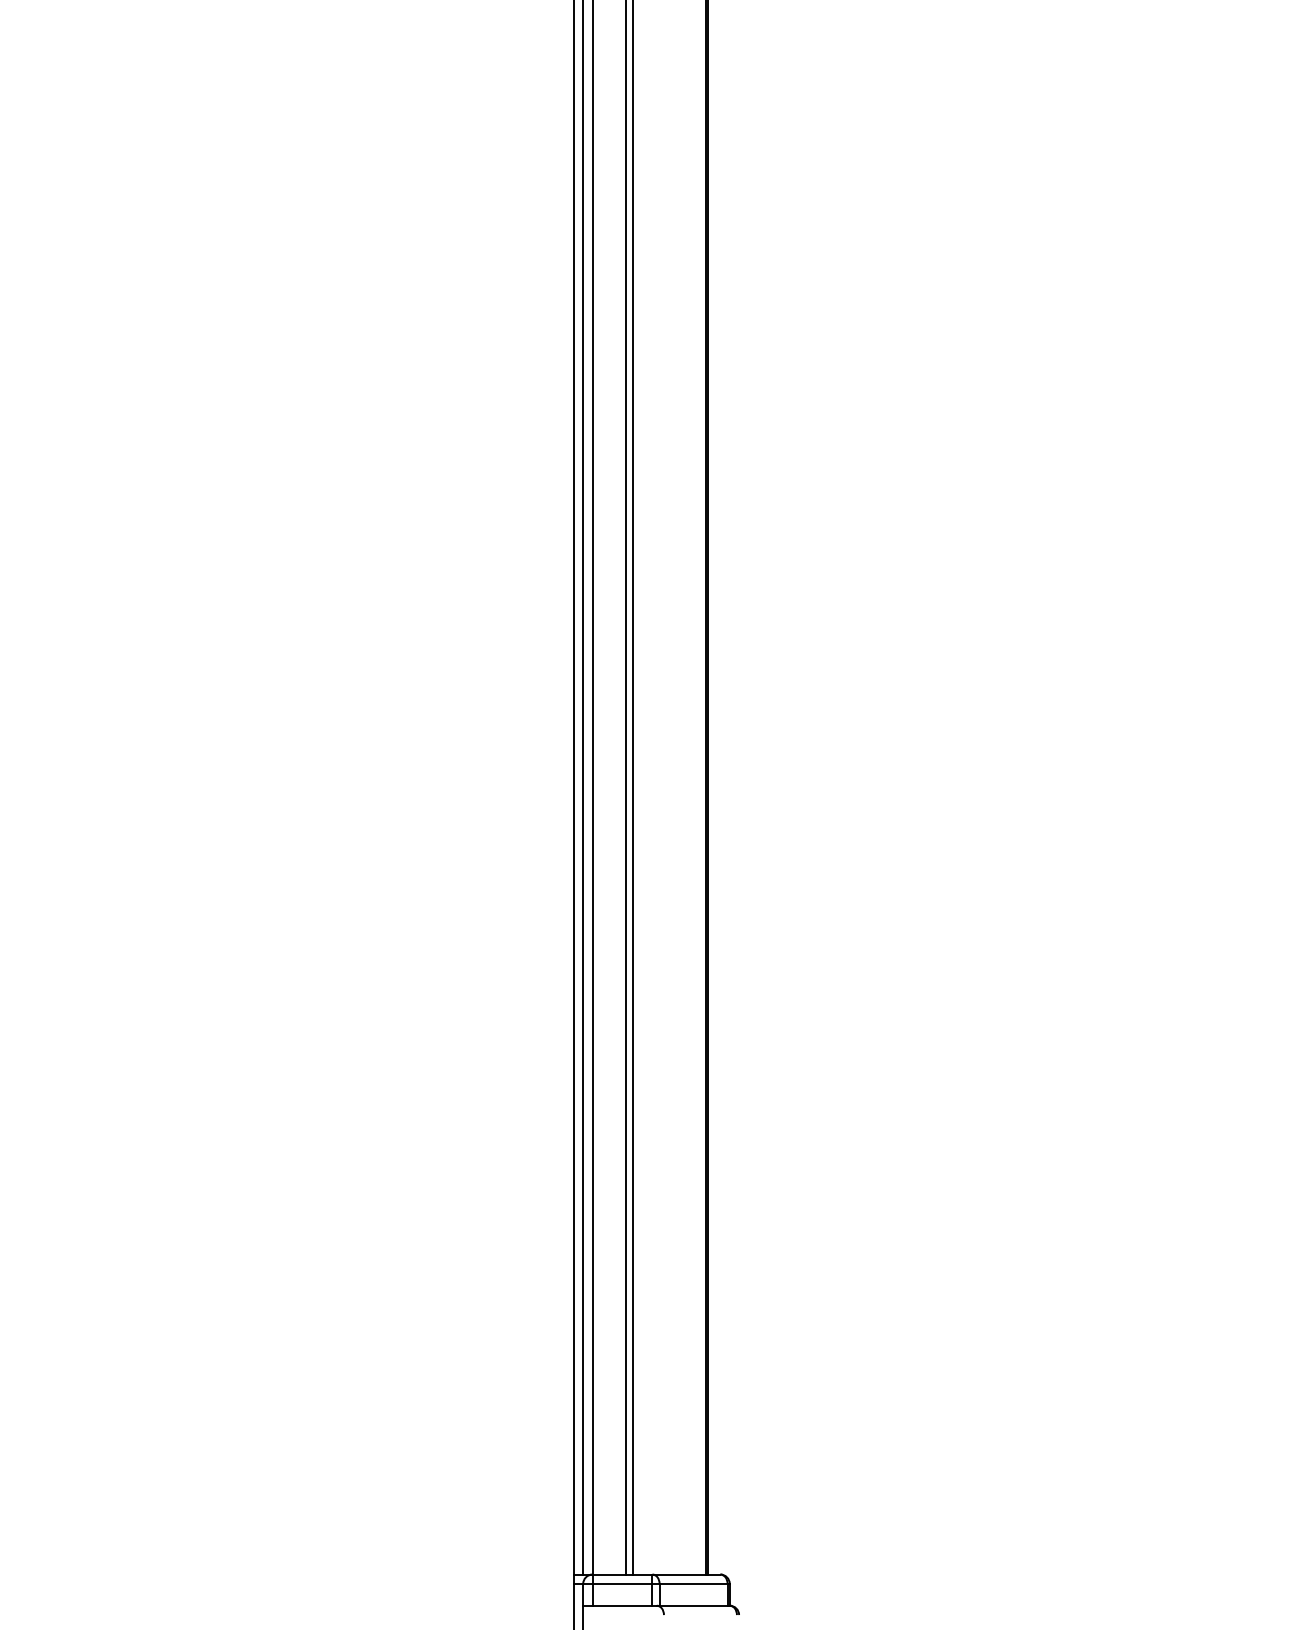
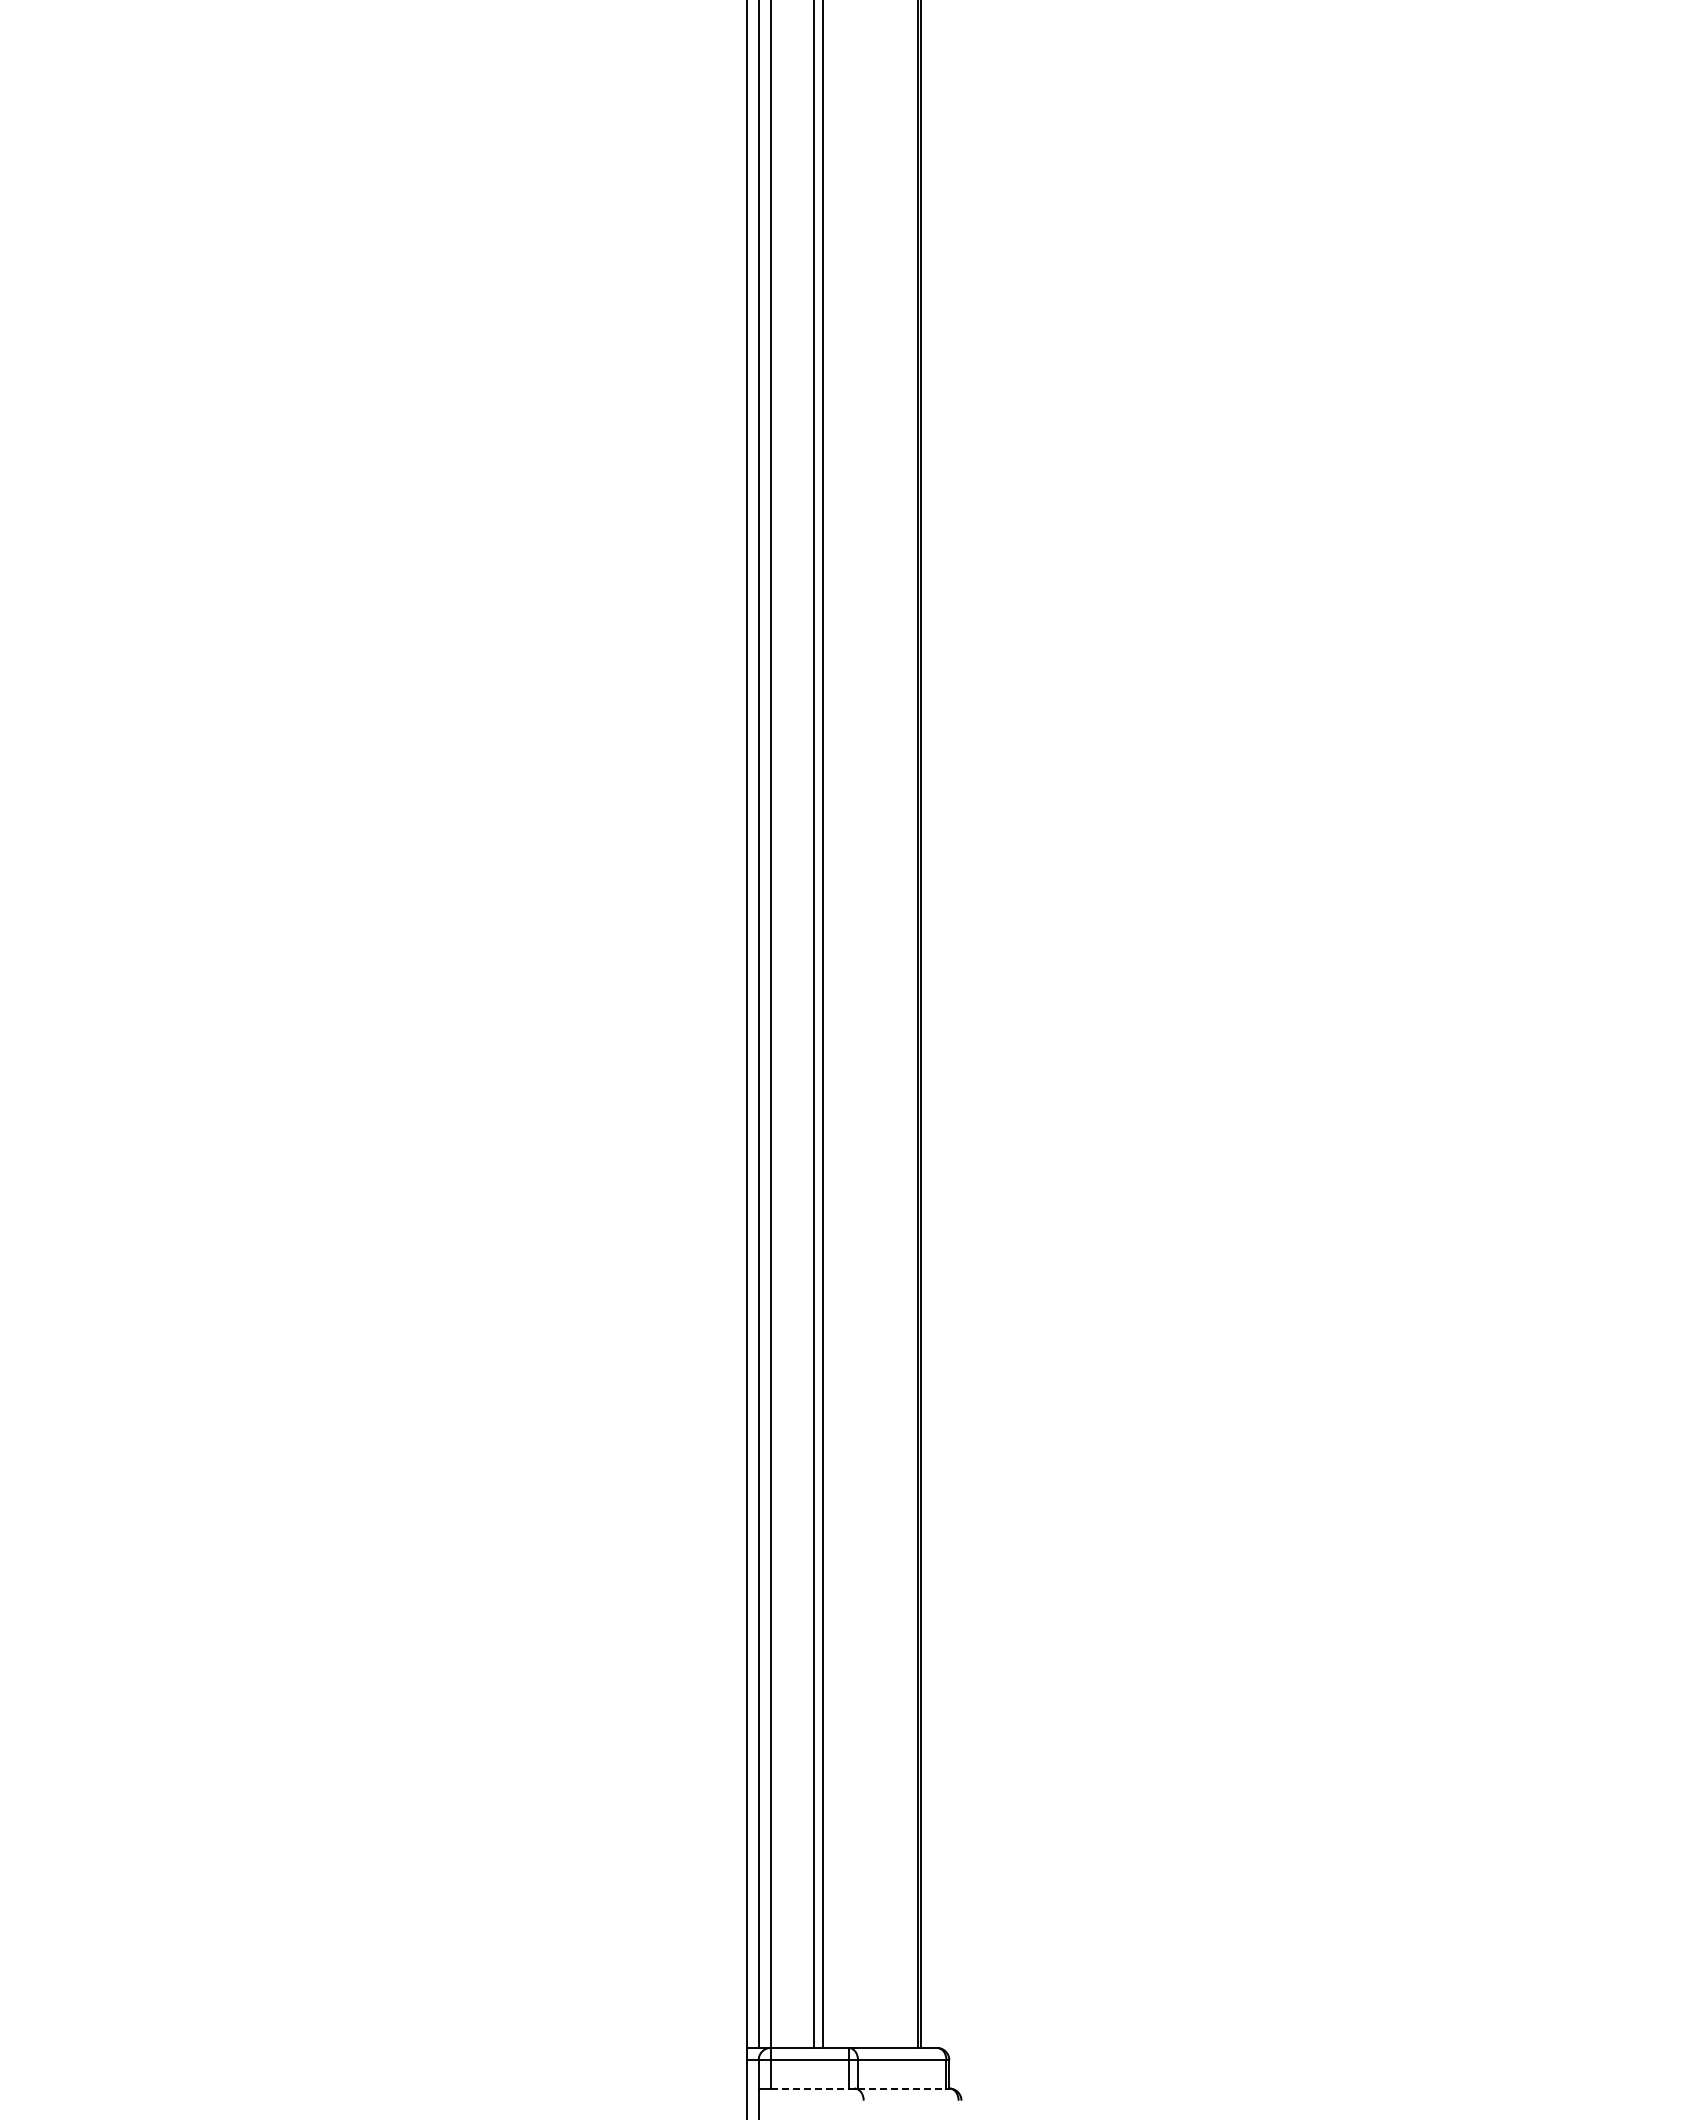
line: (622, 1605) -> (809, 2088), solid -> dashed
line: (693, 1605) -> (902, 2088), solid -> dashed

